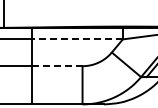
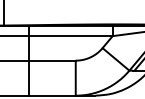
line: (77, 39) -> (71, 36), dashed -> solid
line: (57, 66) -> (52, 60), dashed -> solid

